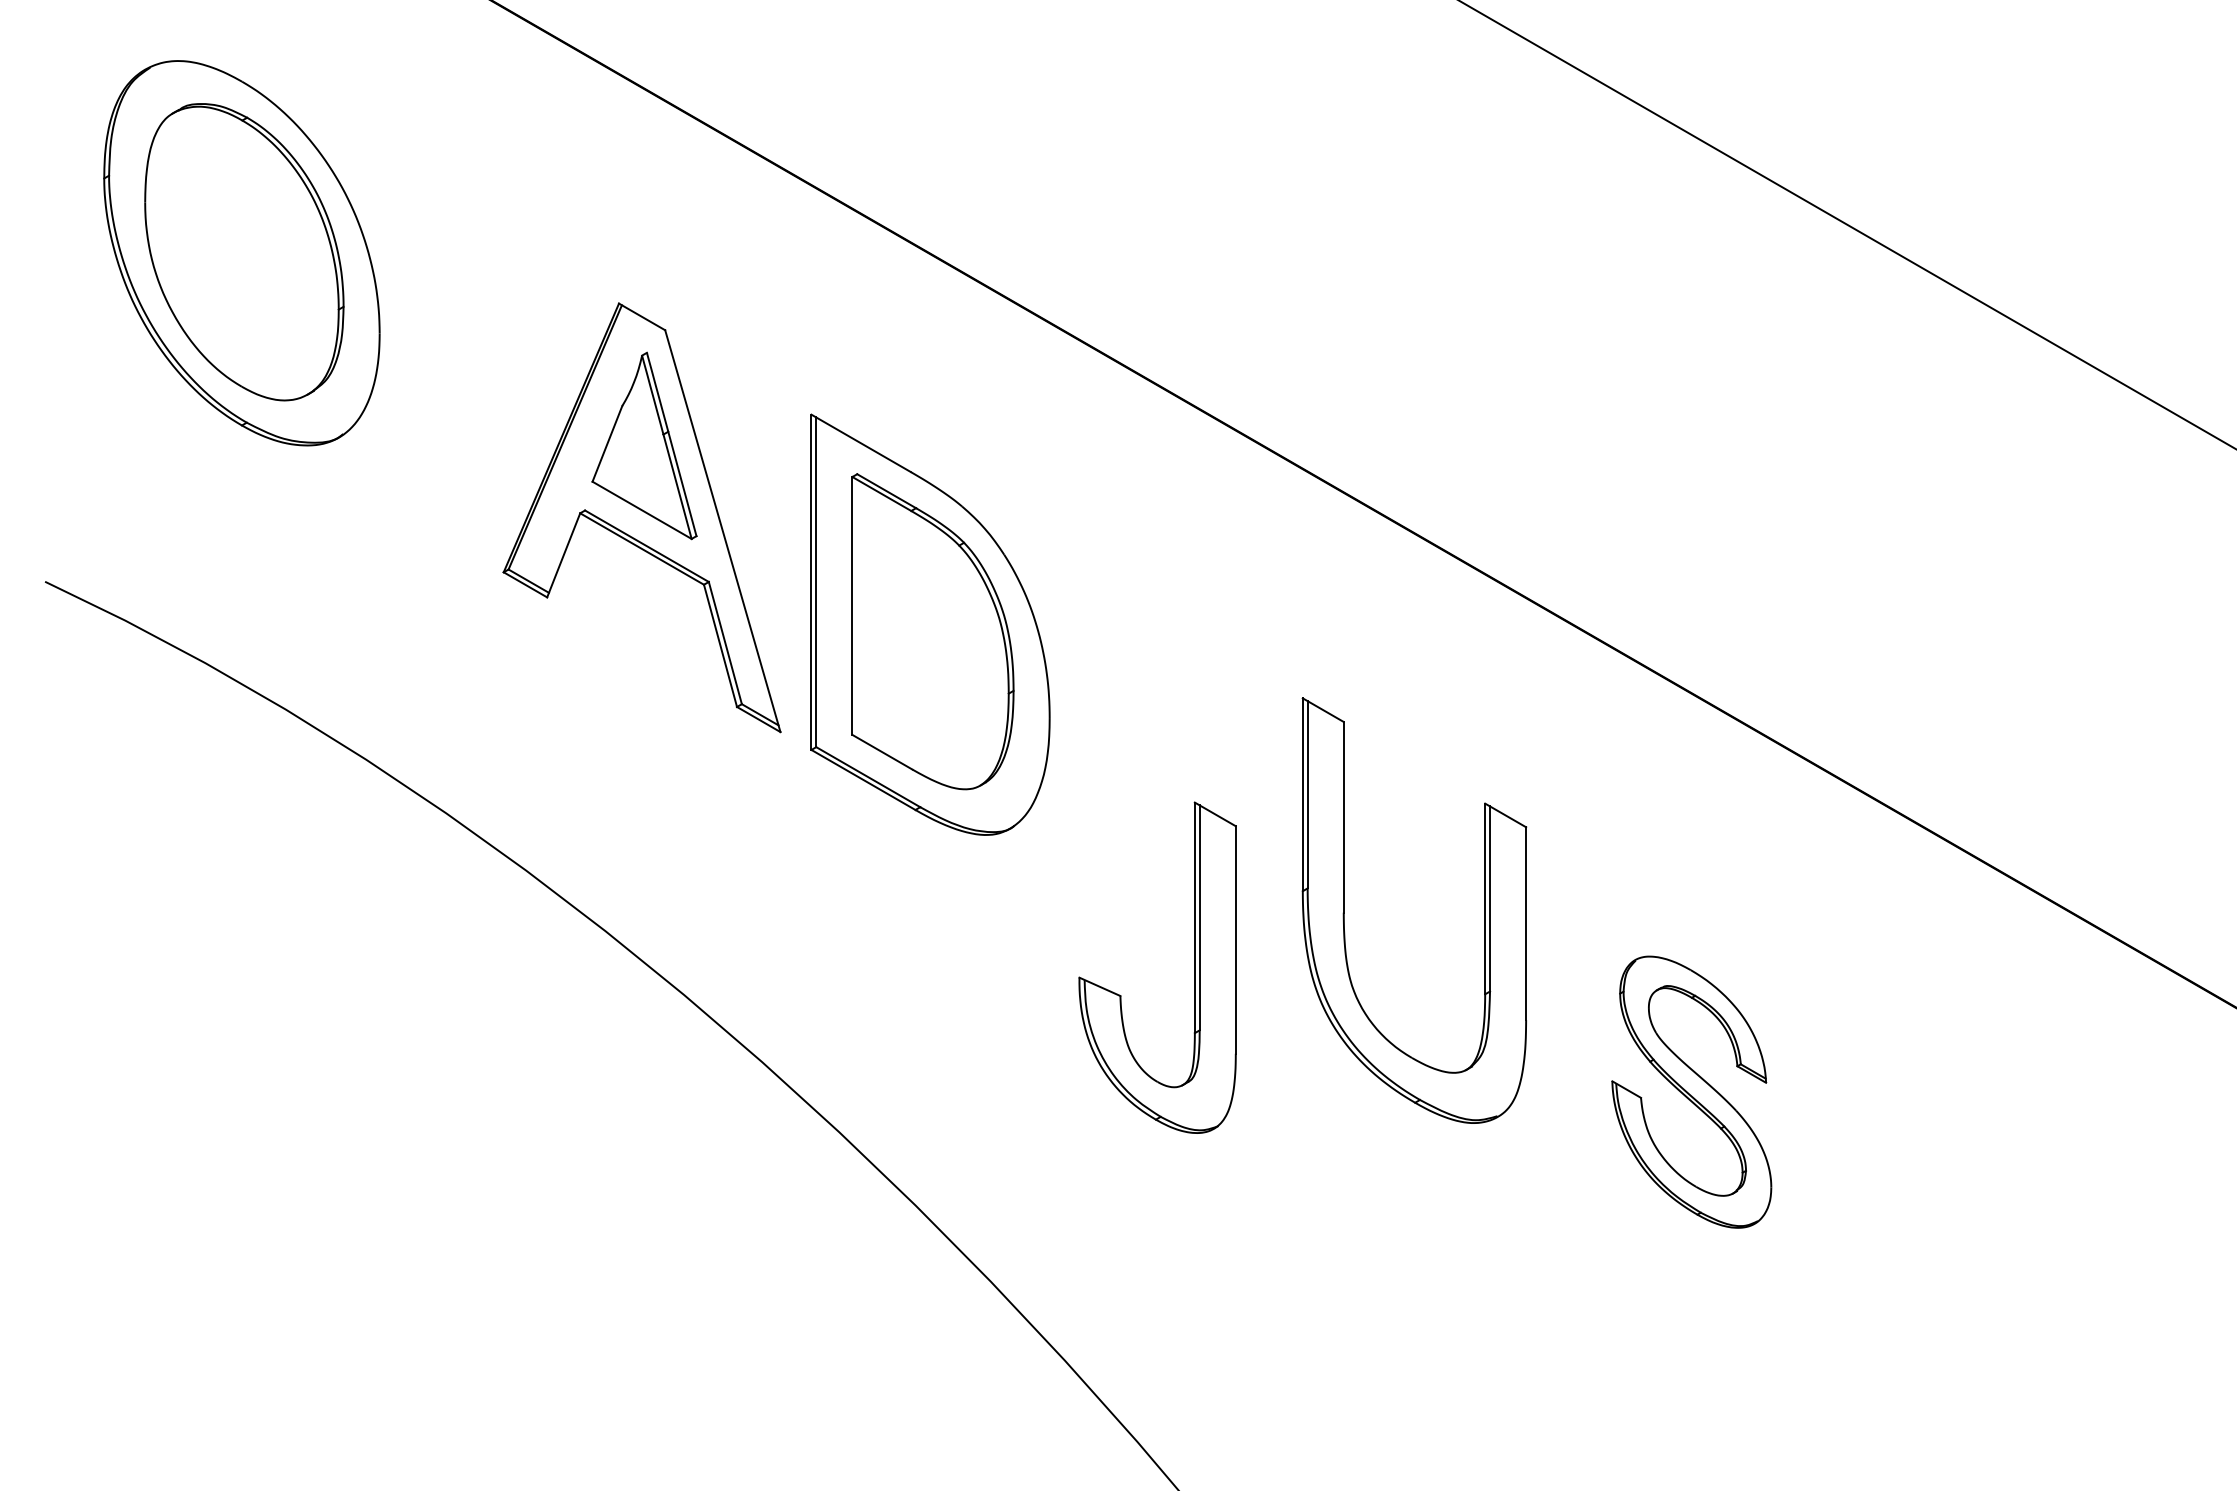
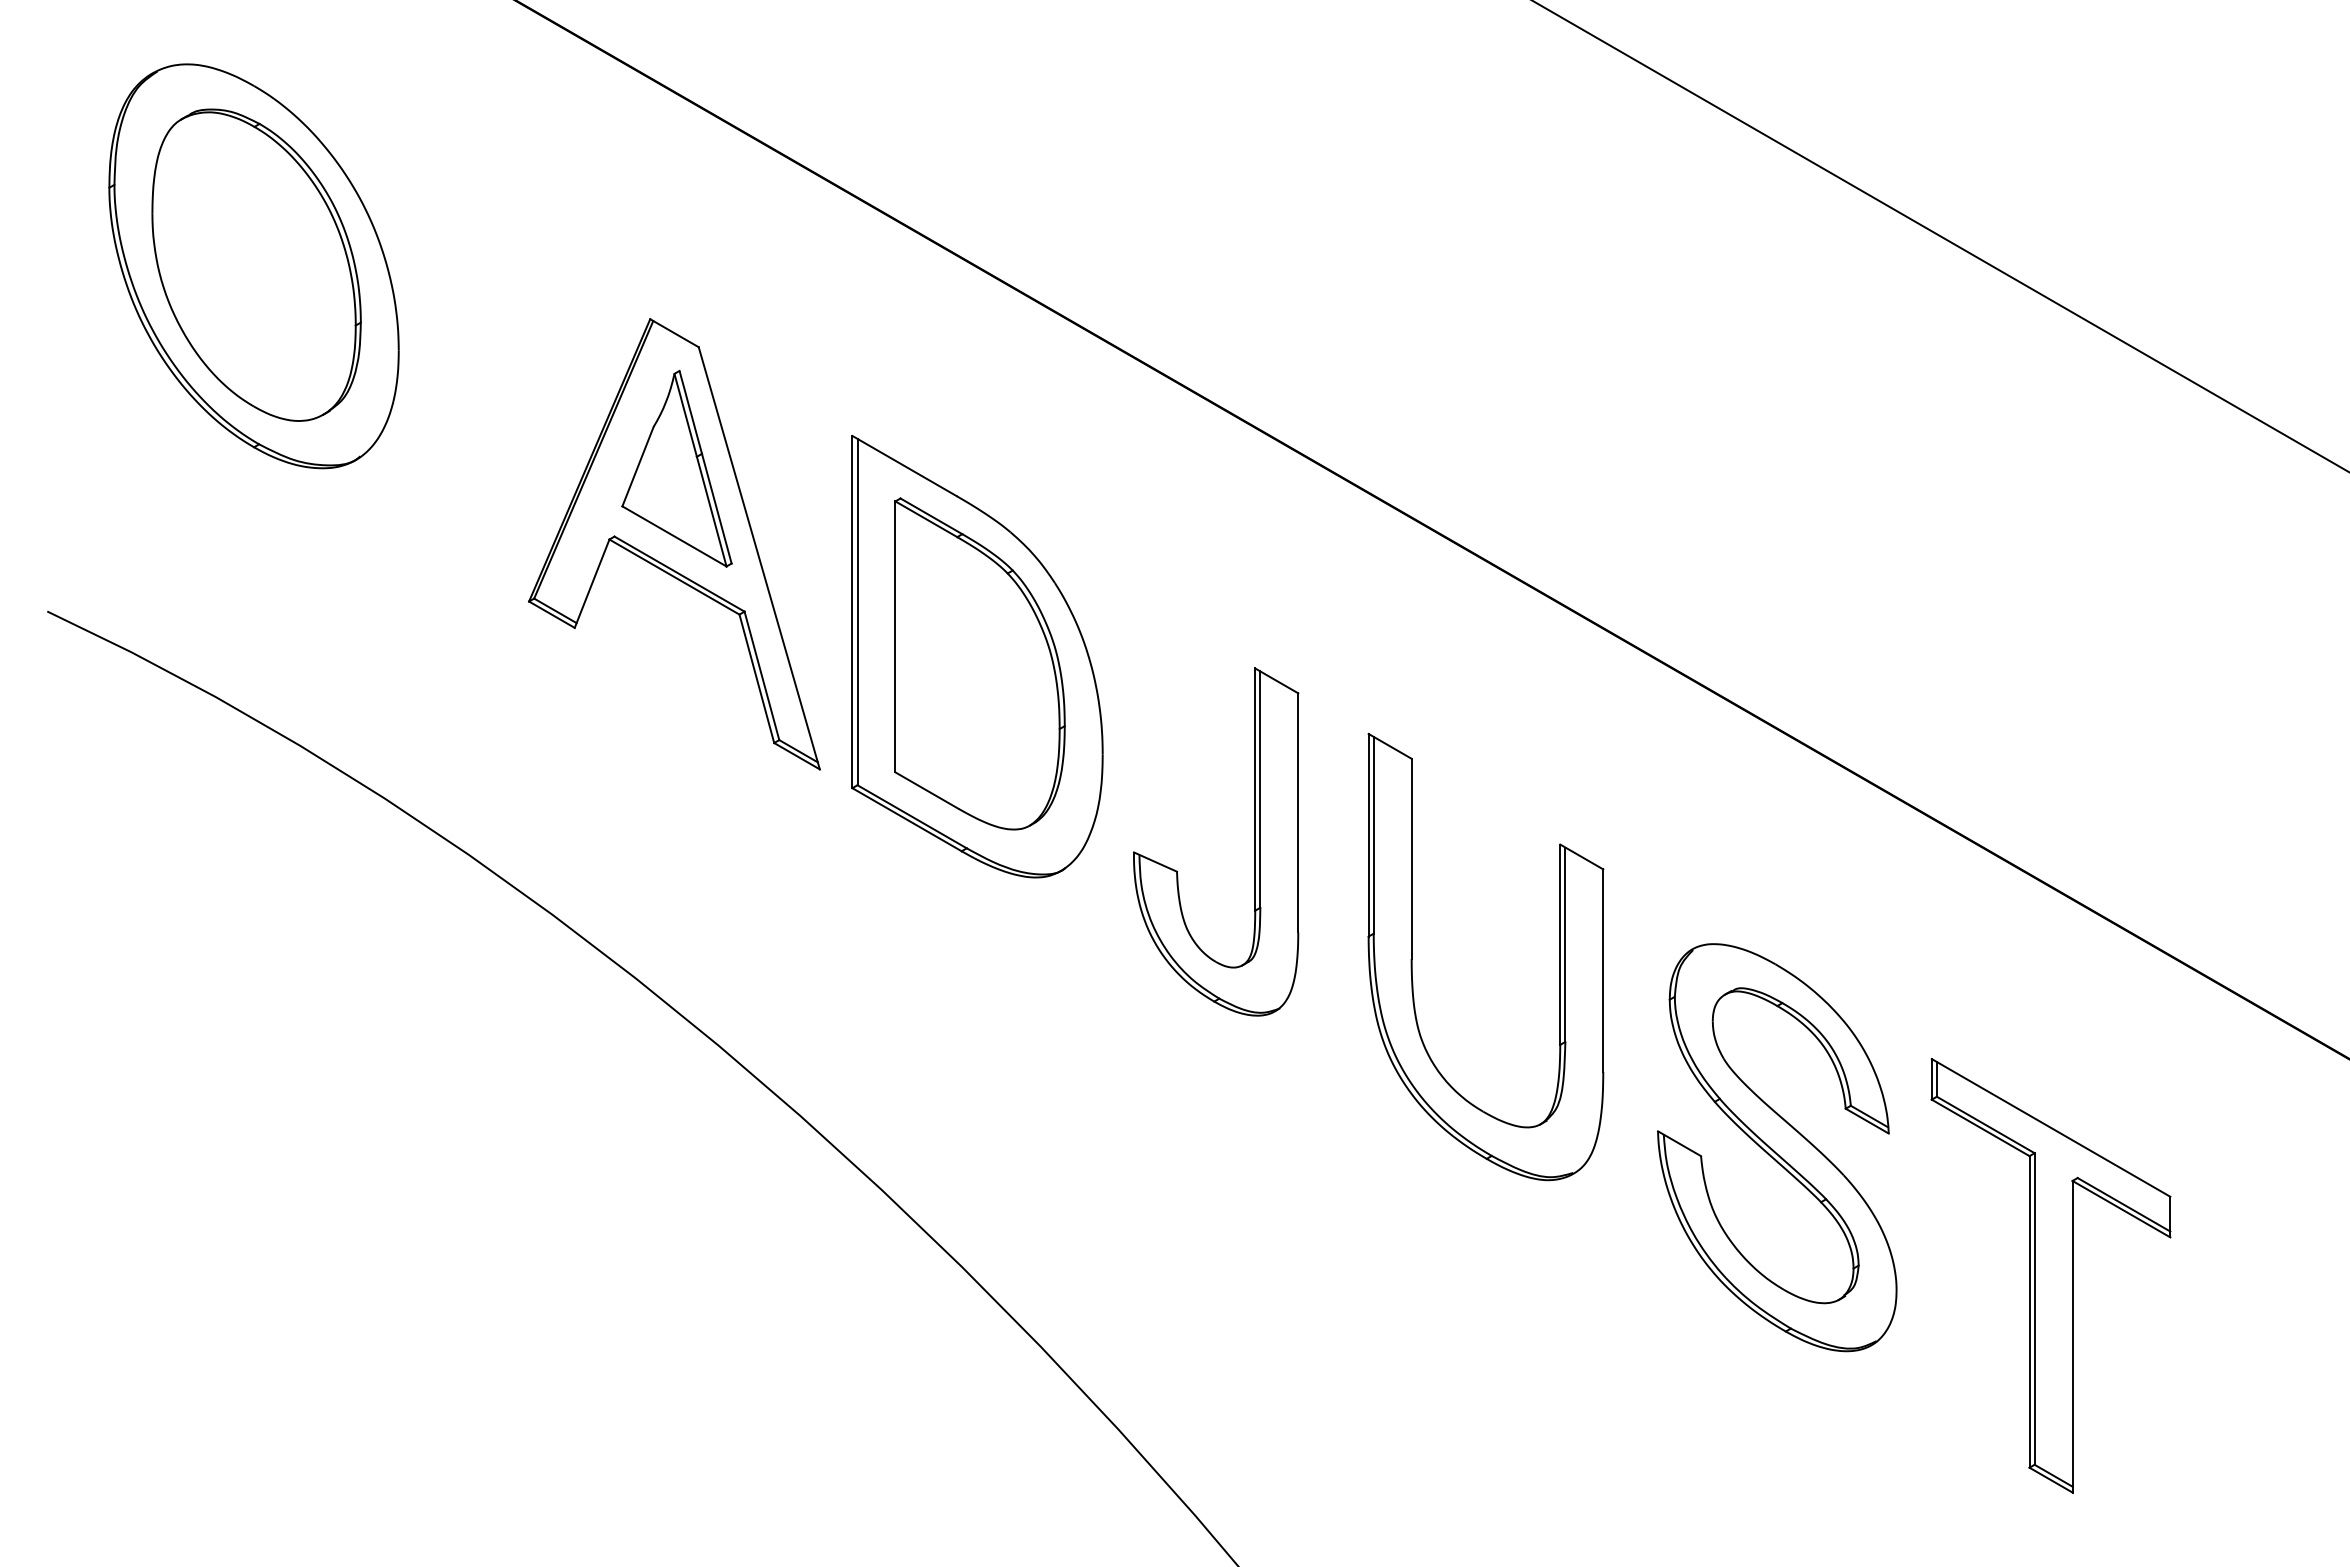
part: (1194, 967) -> (1254, 841), moved
part: (1691, 1091) -> (1777, 1147), size x1.43
part: (1951, 1213) -> (2050, 1275), added

